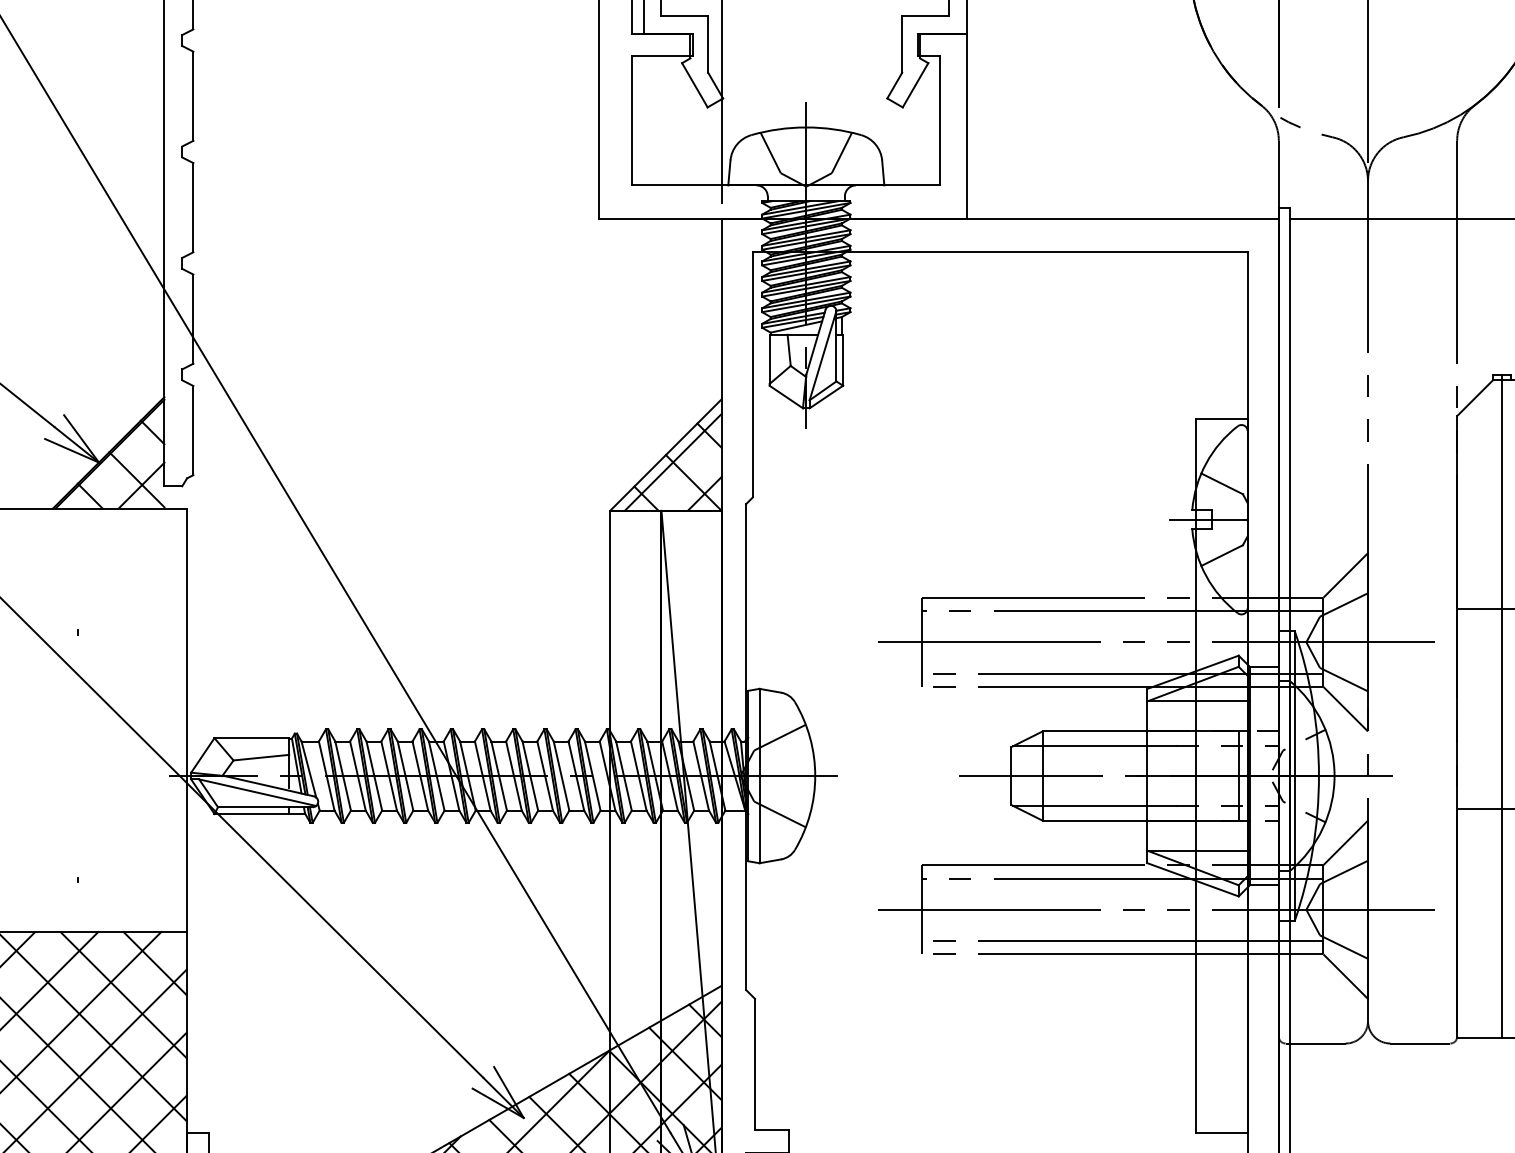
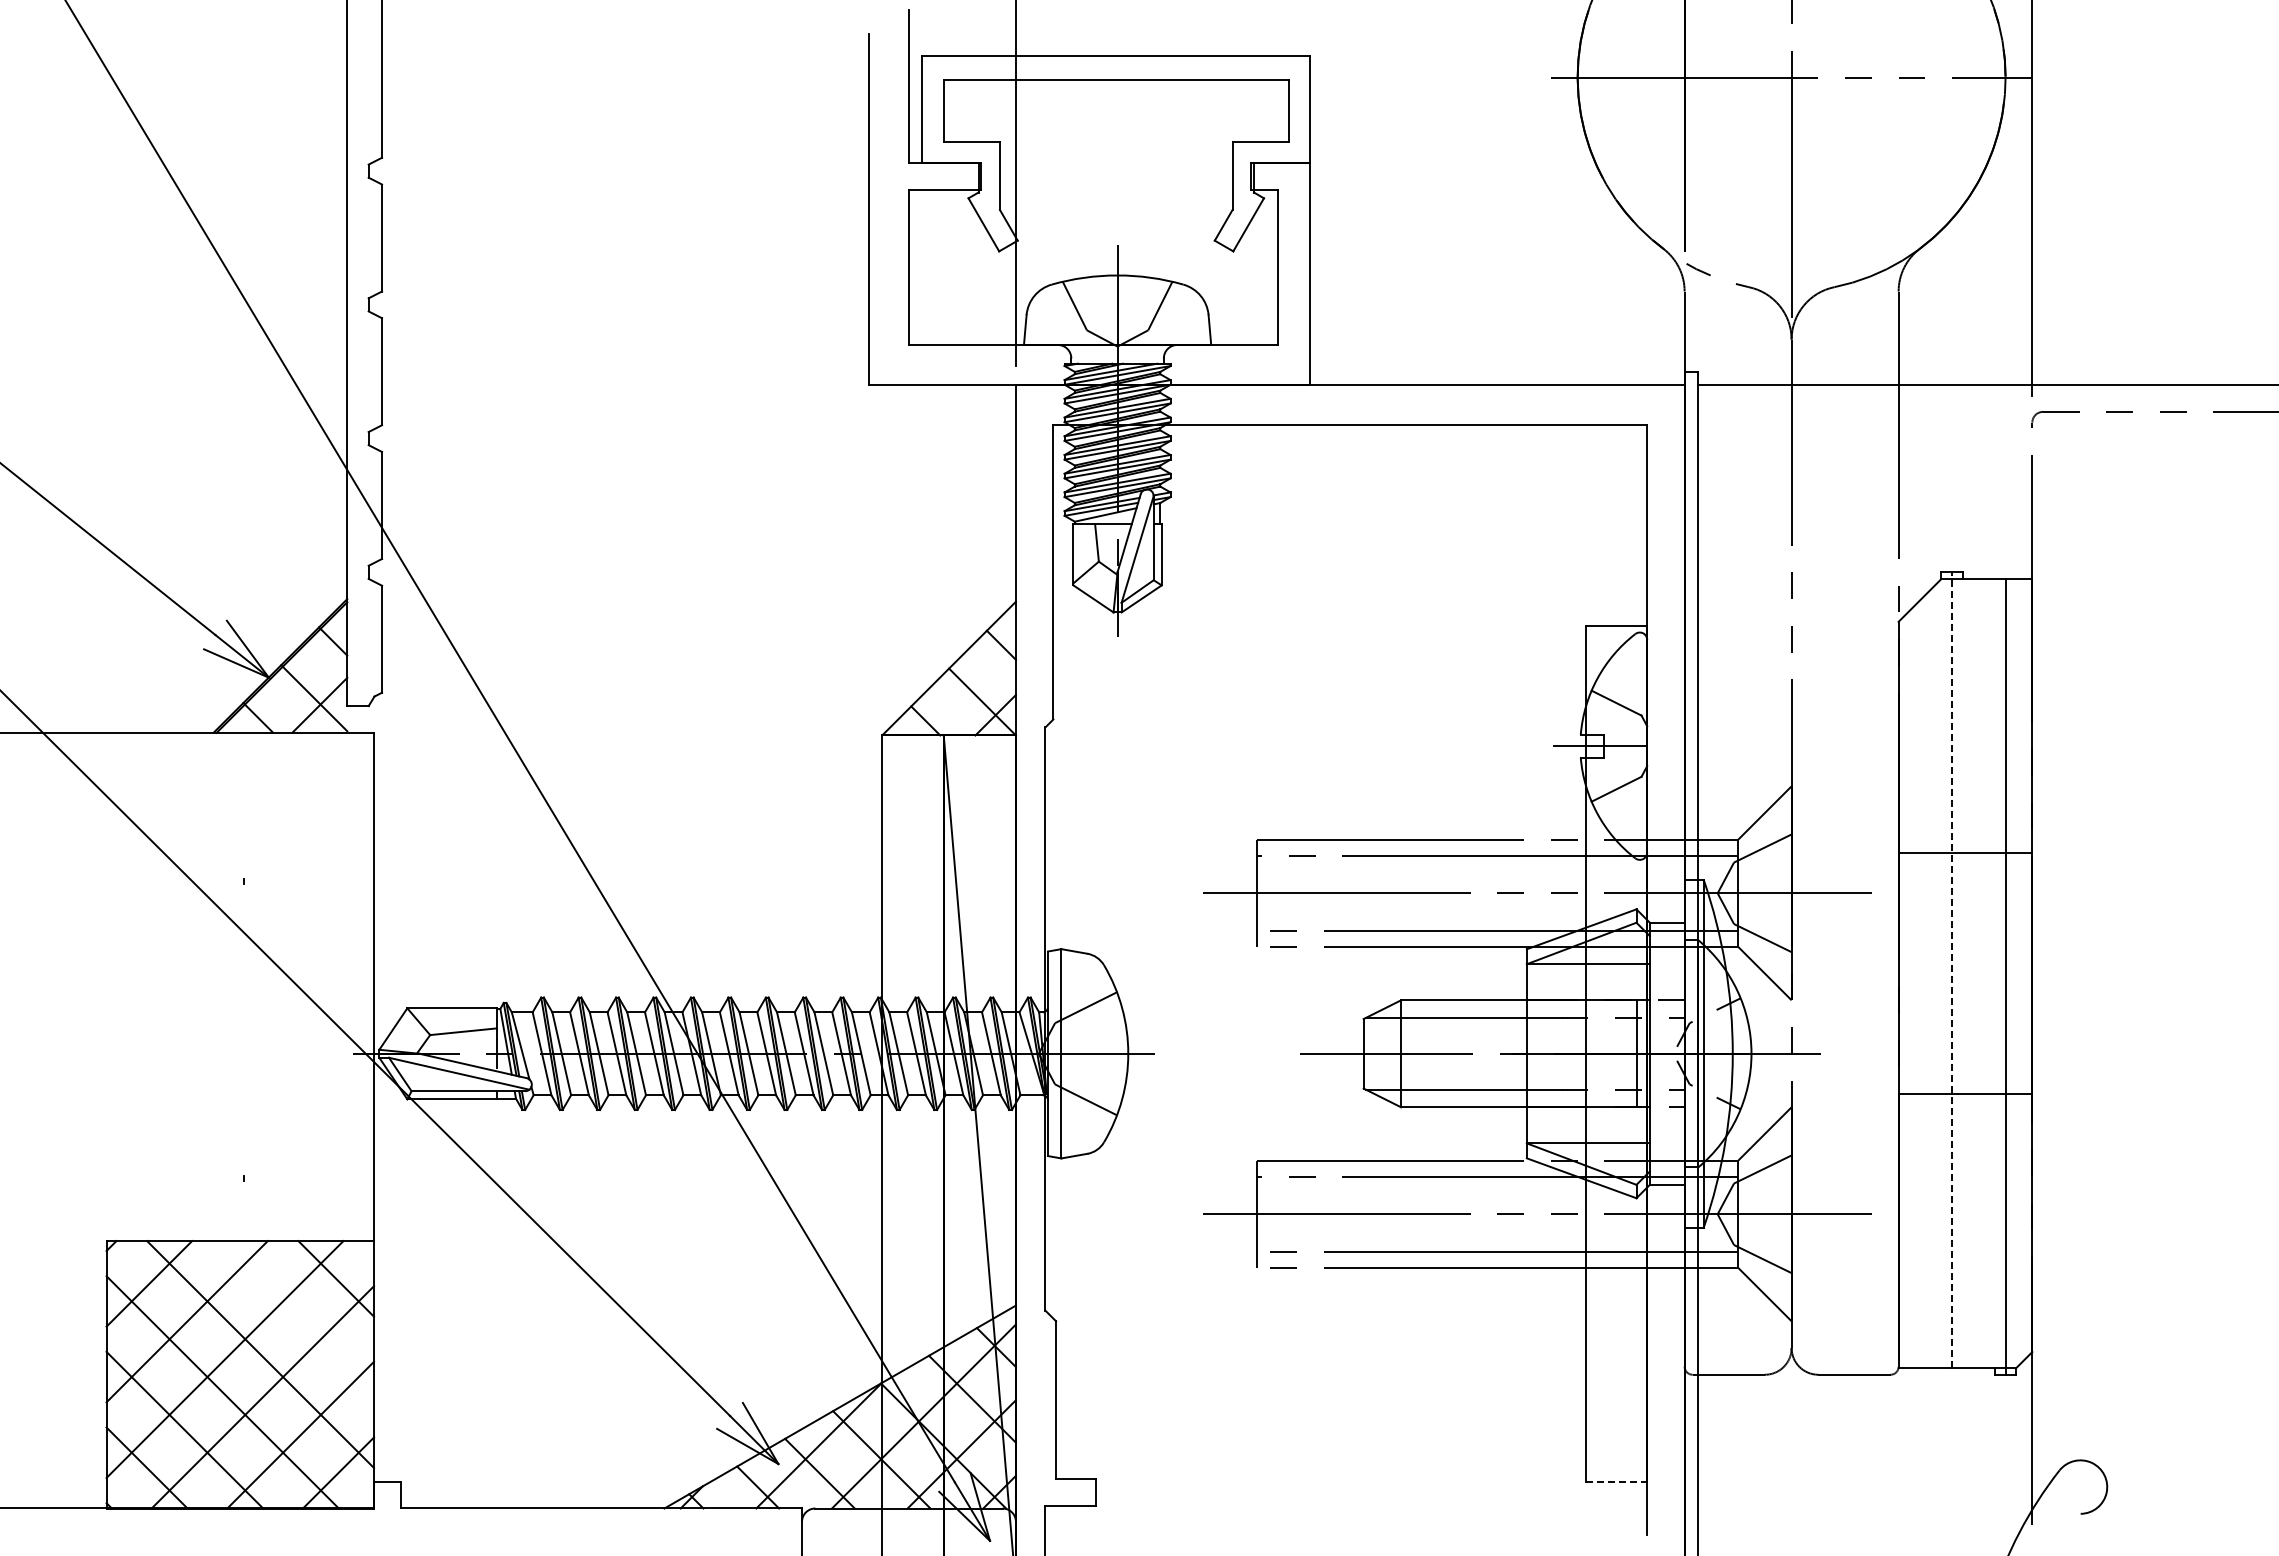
line: (672, 462) -> (957, 677), removed
line: (1502, 706) -> (1952, 970), solid -> dashed
line: (123, 994) -> (298, 1316), removed
line: (1222, 1132) -> (1616, 1481), solid -> dashed

